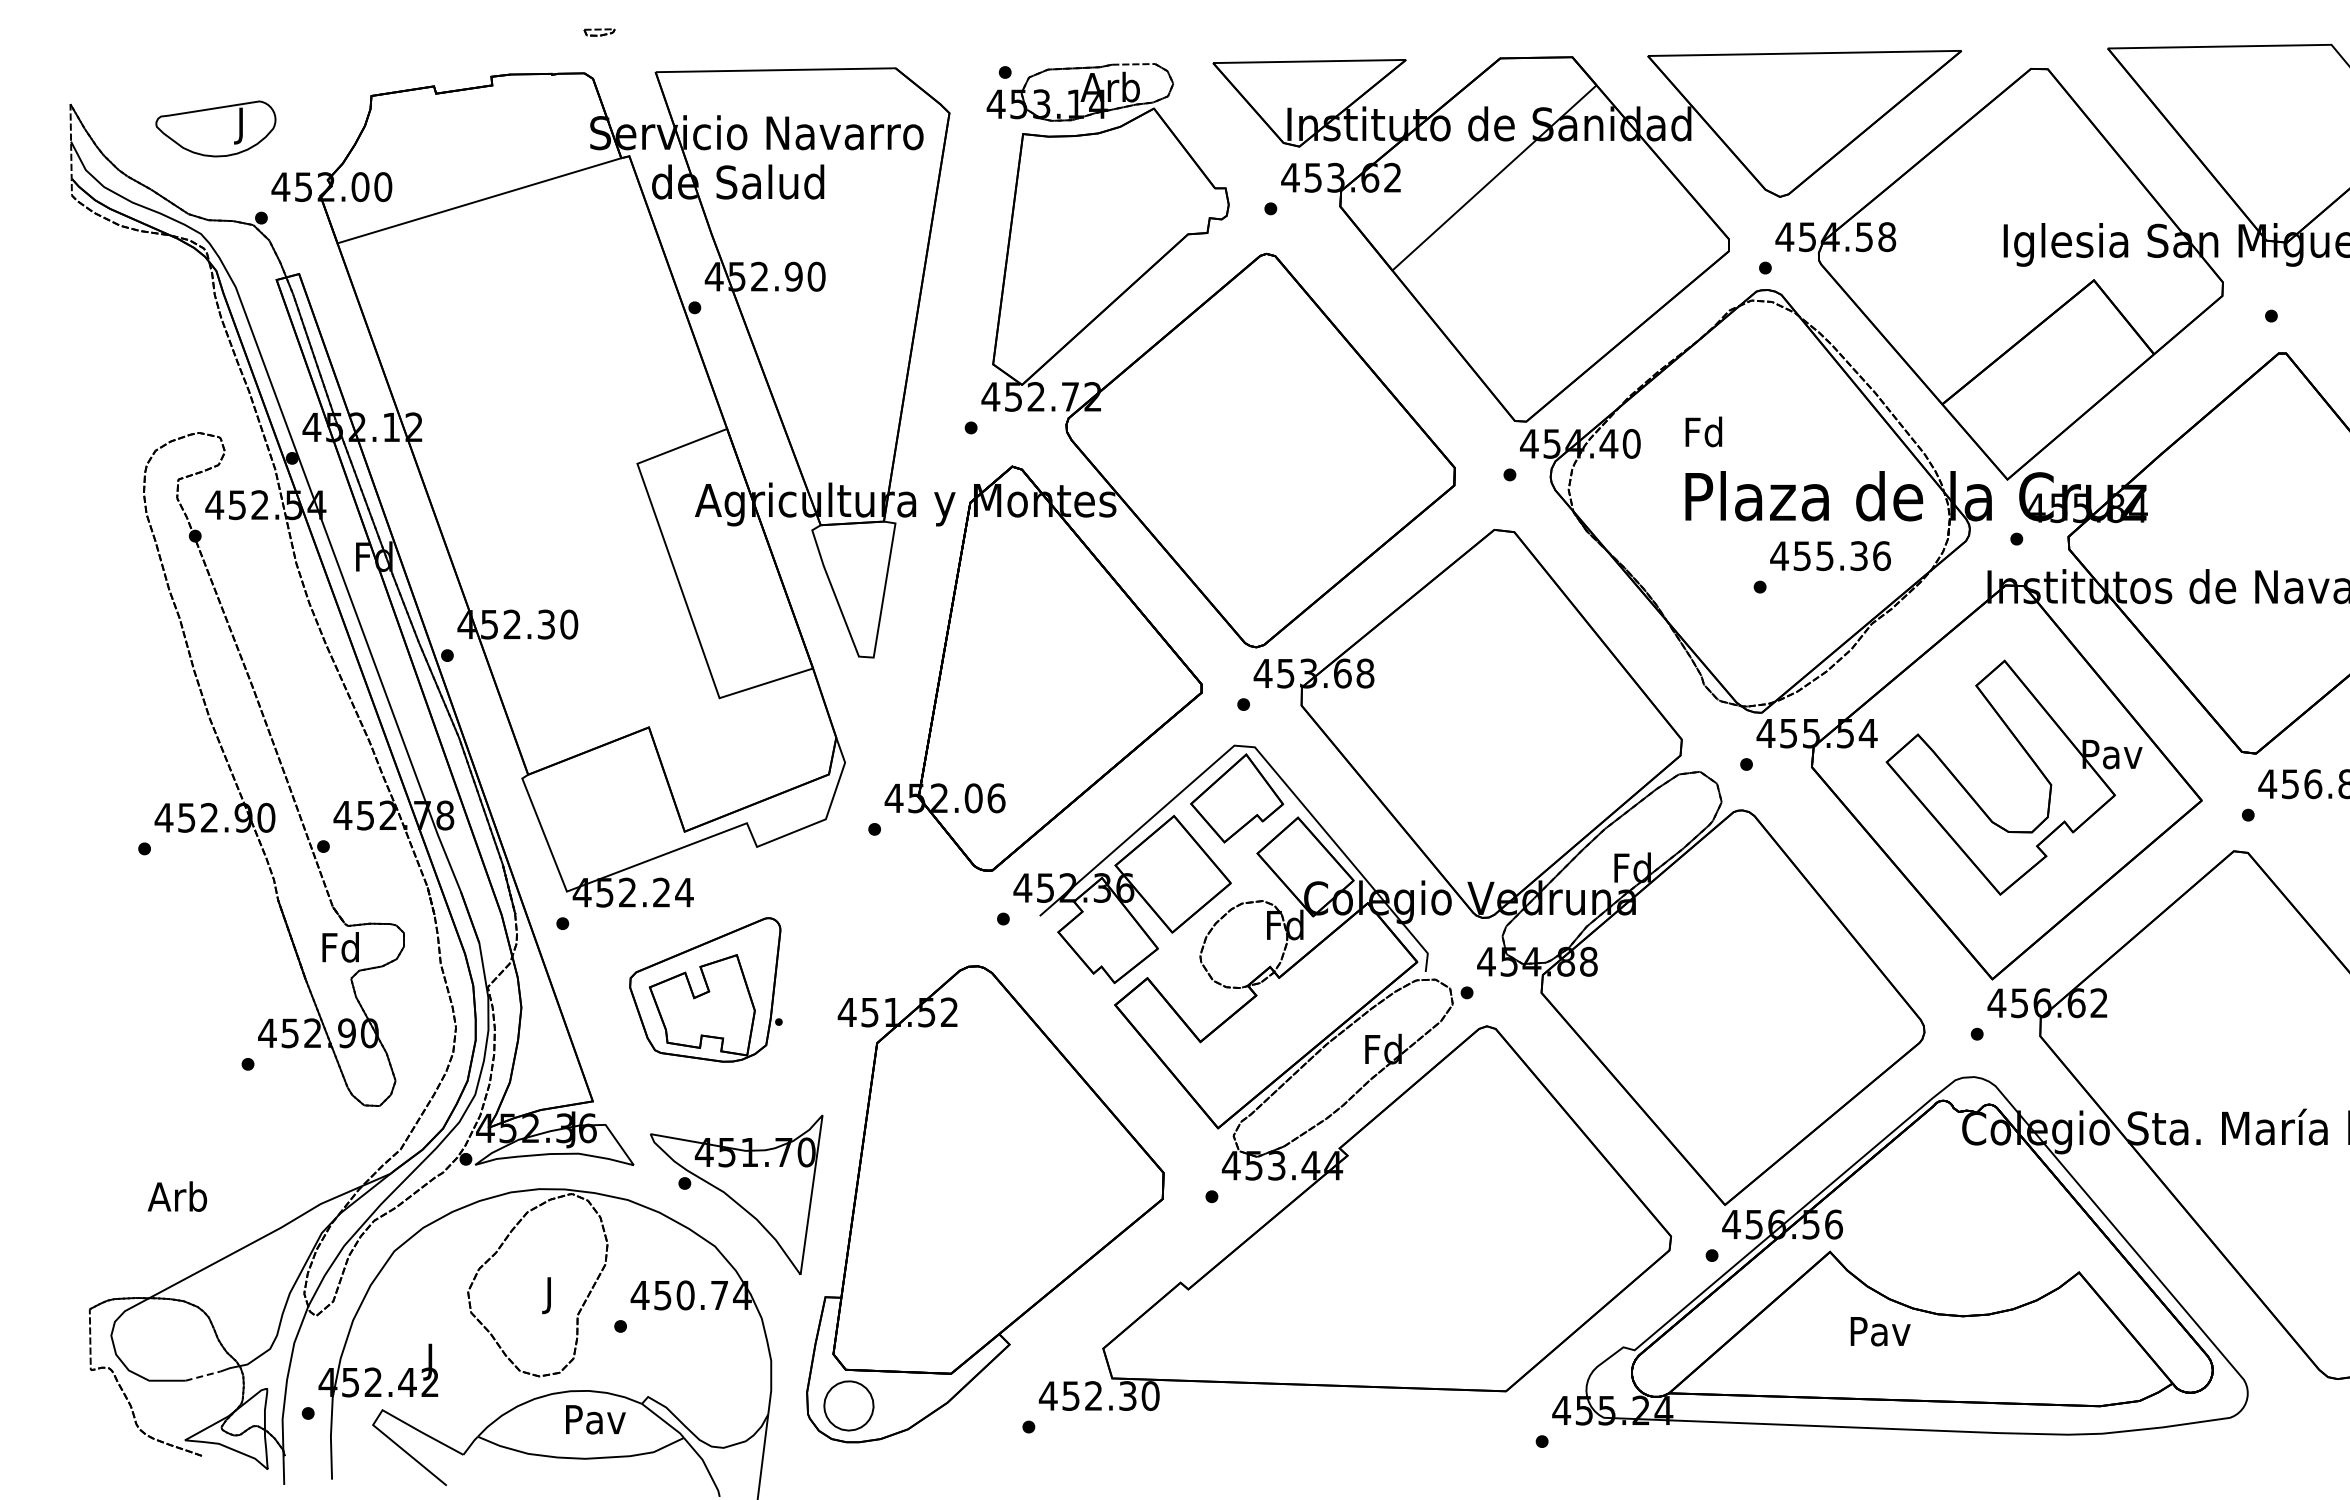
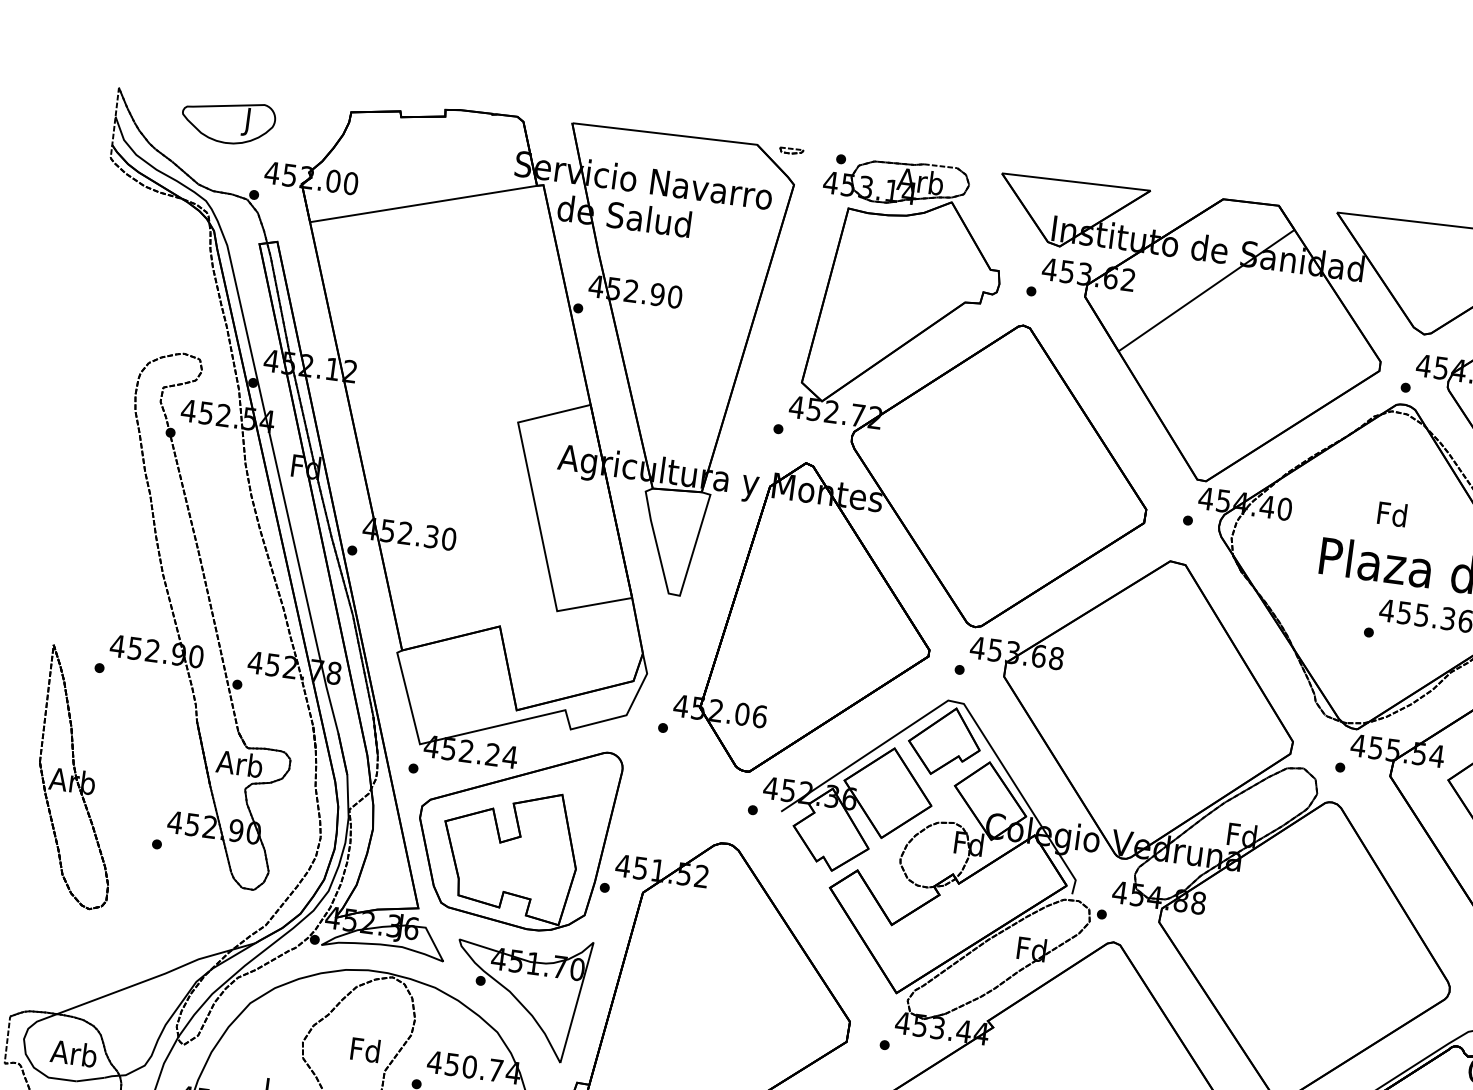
part: (599, 32) -> (791, 151), moved
text: (1703, 431) -> (1392, 513), moved
text: (339, 947) -> (239, 763), Fd -> Arb
part: (705, 989) -> (516, 833), size x1.67
part: (137, 992) -> (79, 777), added
text: (177, 1196) -> (73, 1053), moved
text: (549, 1295) -> (365, 1053), J -> Fd
line: (203, 1375) -> (90, 1079), dashed -> solid

